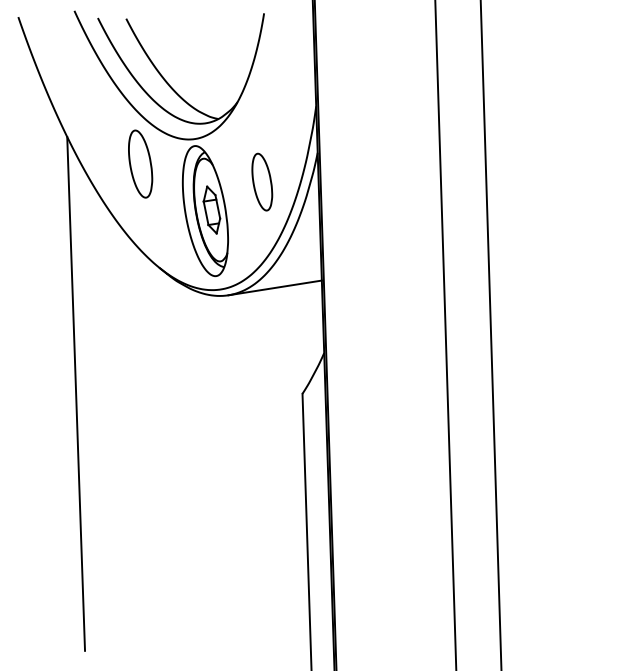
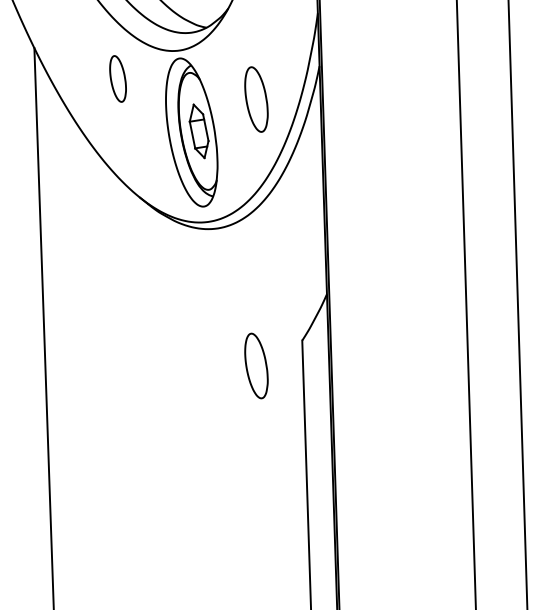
part: (140, 163) -> (117, 78), size x0.6
line: (274, 287) -> (270, 219), removed
part: (262, 415) -> (256, 365), added

